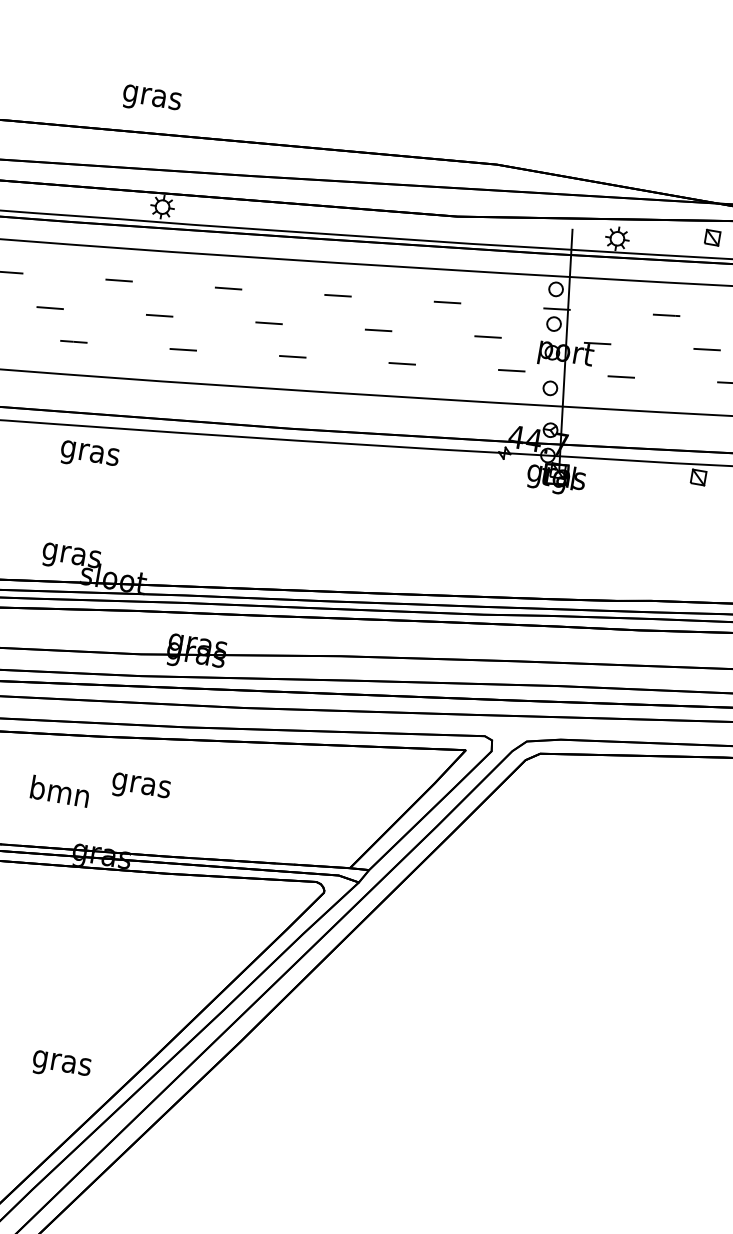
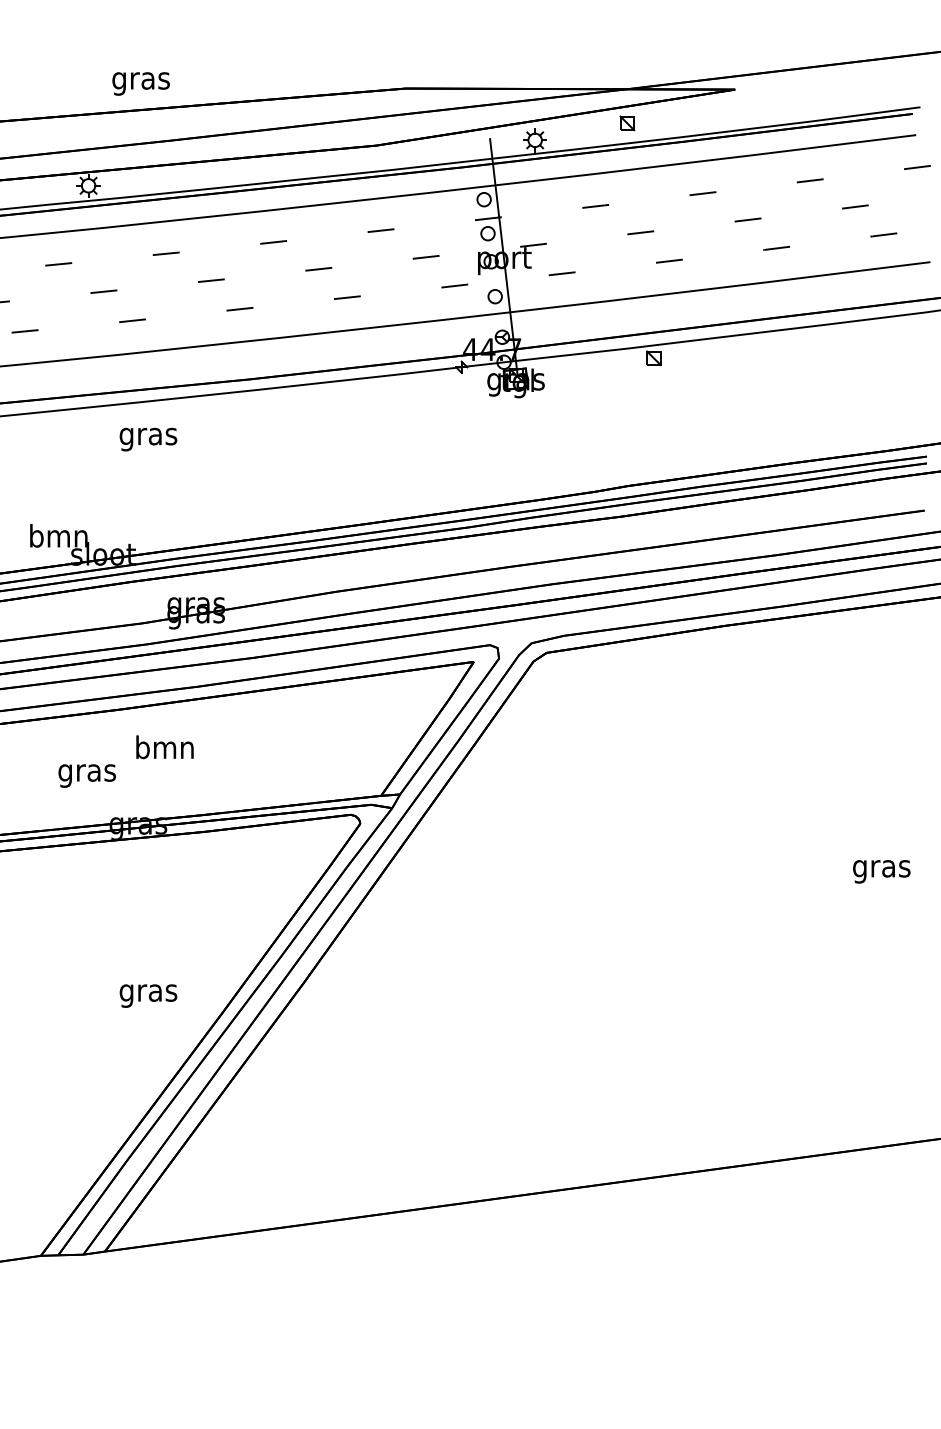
text: (151, 99) -> (140, 83), moved
text: (89, 455) -> (148, 439), moved
text: (71, 554) -> (58, 538), gras -> bmn
text: (140, 785) -> (164, 750), gras -> bmn
text: (59, 793) -> (86, 772), bmn -> gras
text: (61, 1065) -> (148, 995), moved

